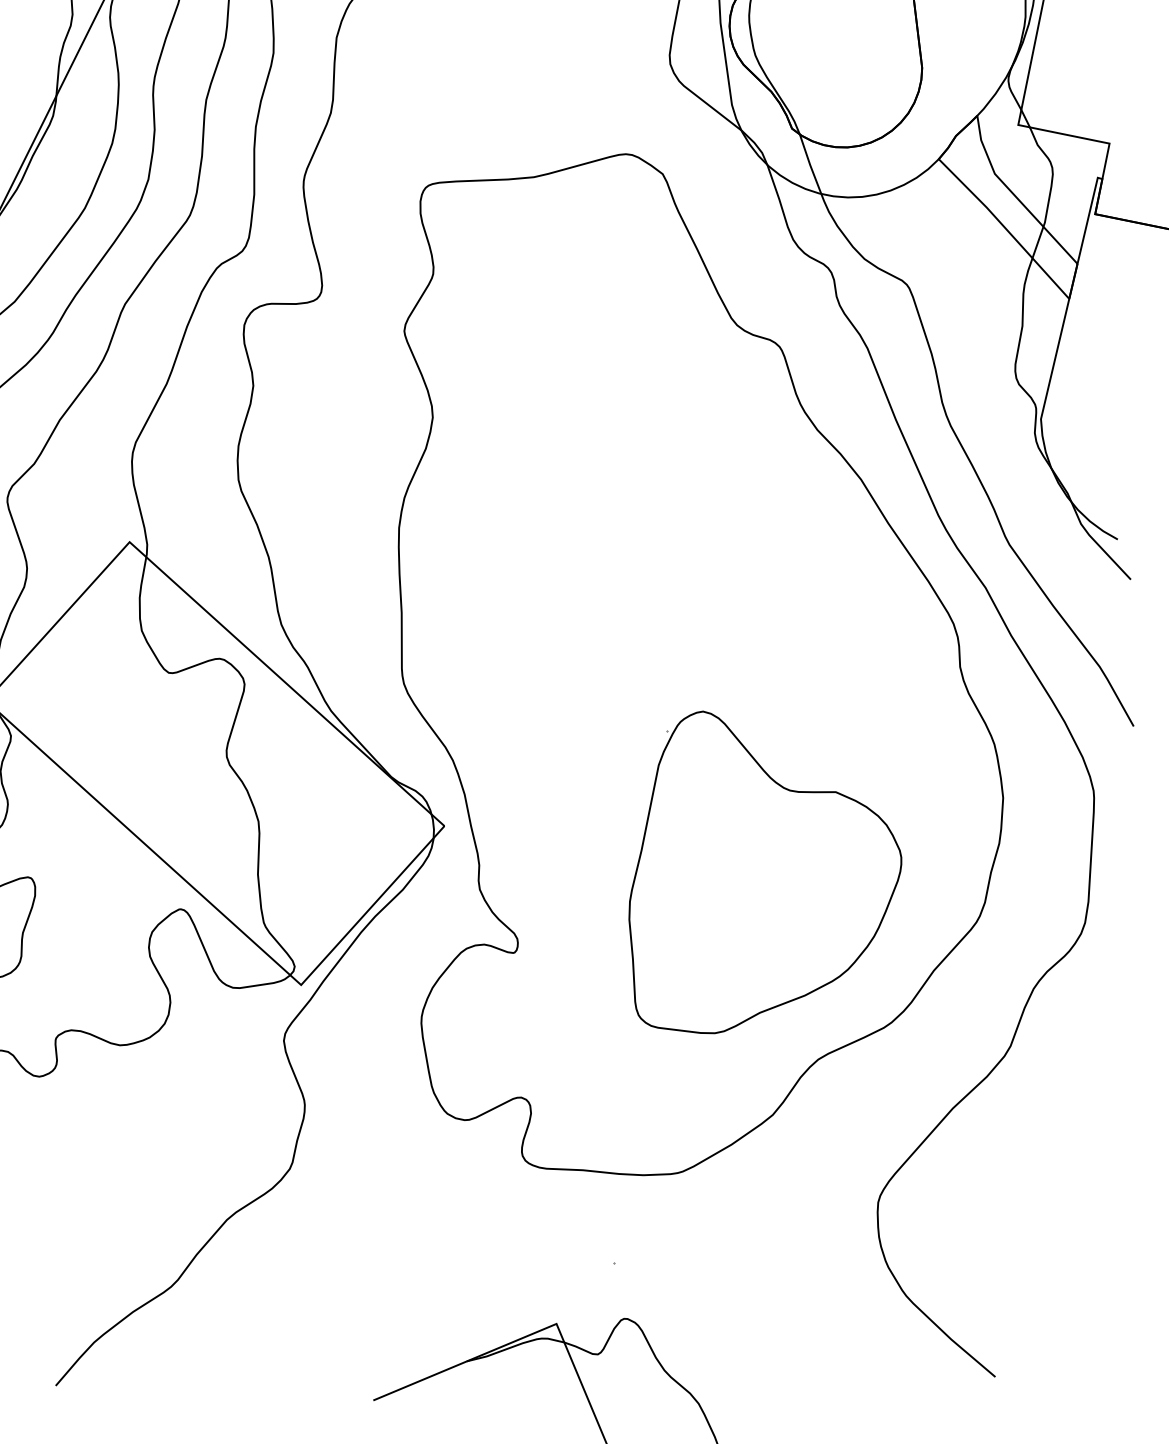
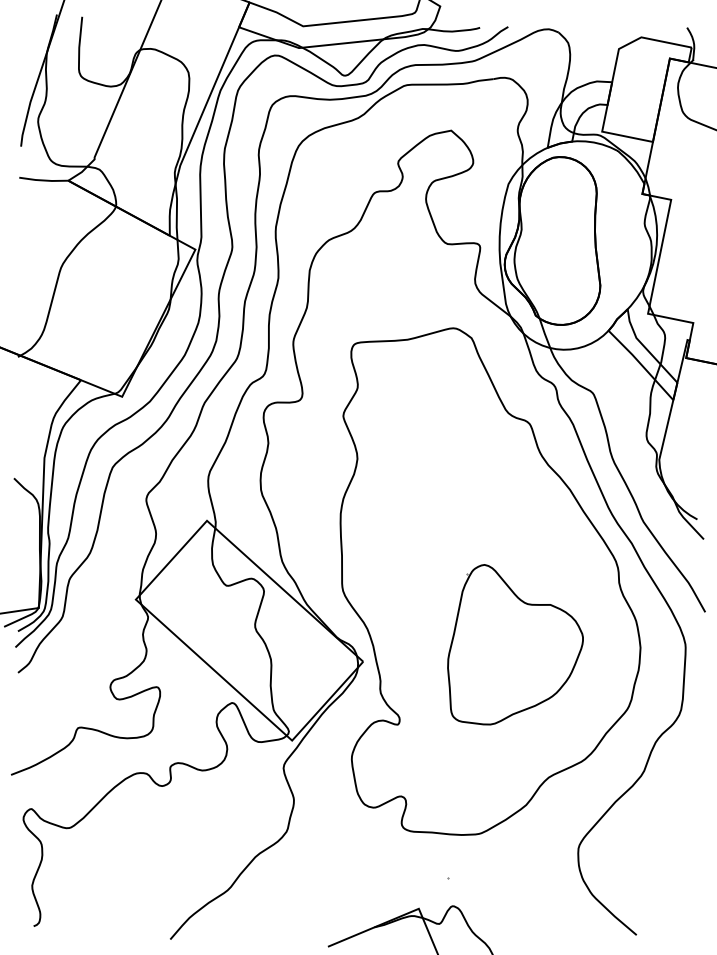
part: (765, 871) -> (515, 644), moved

